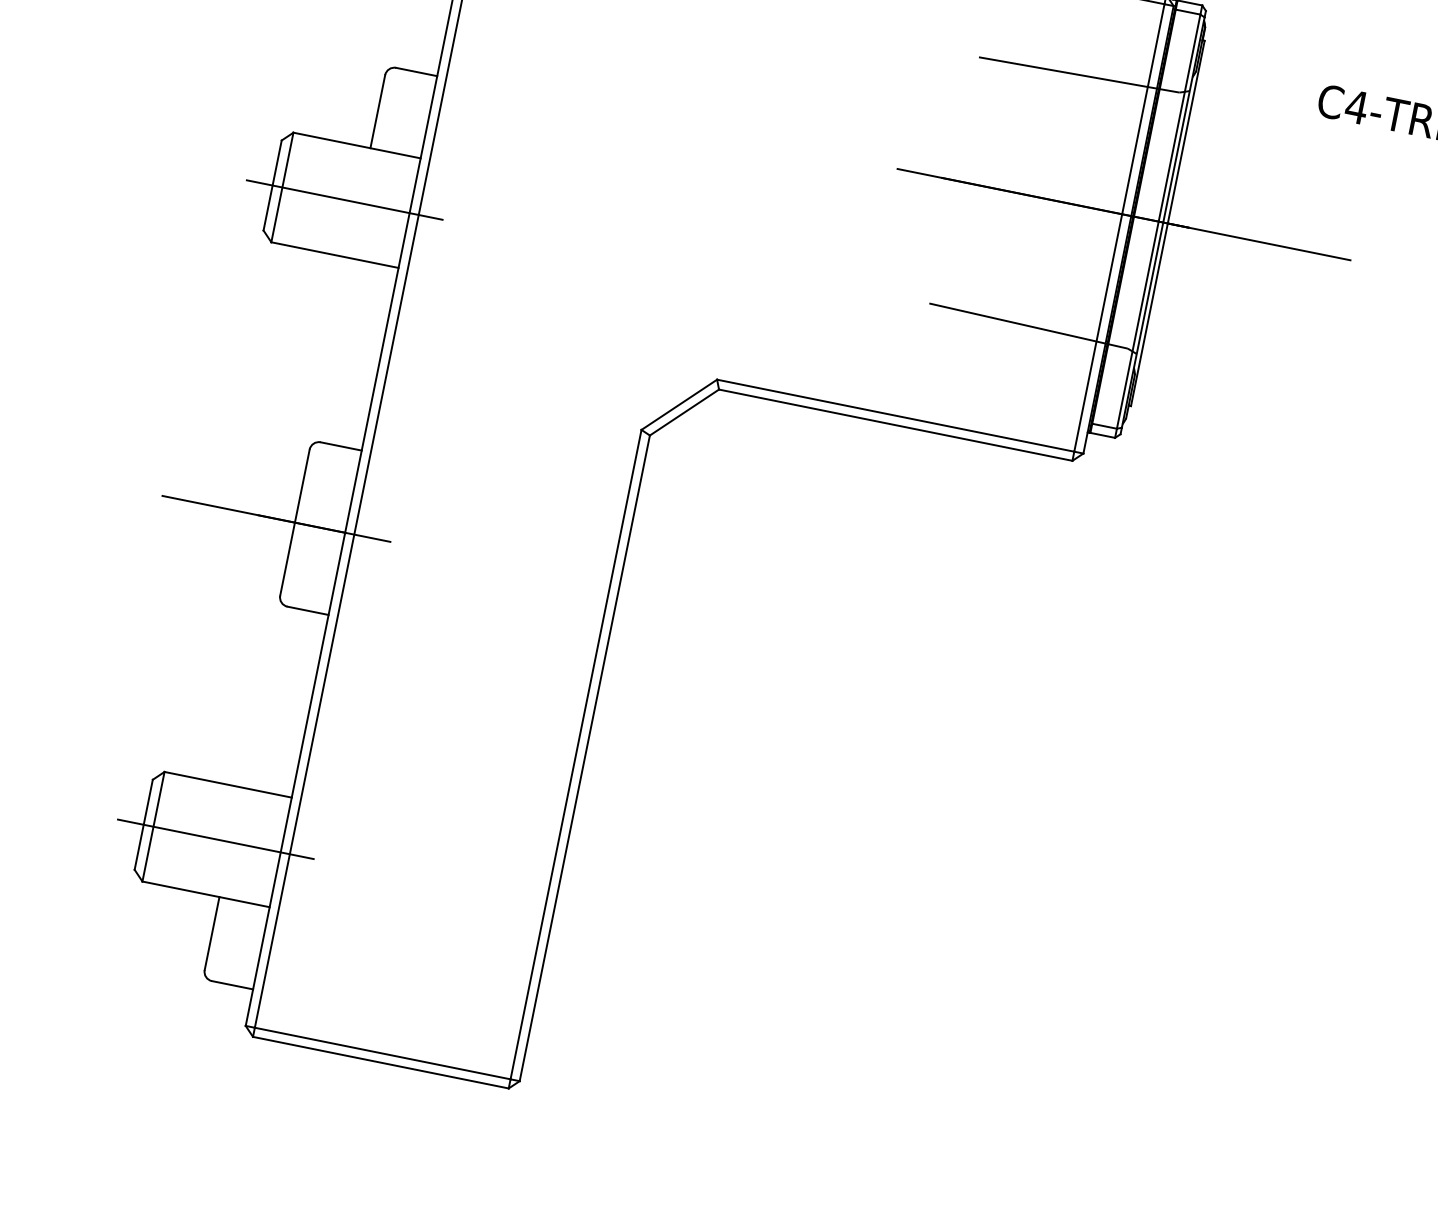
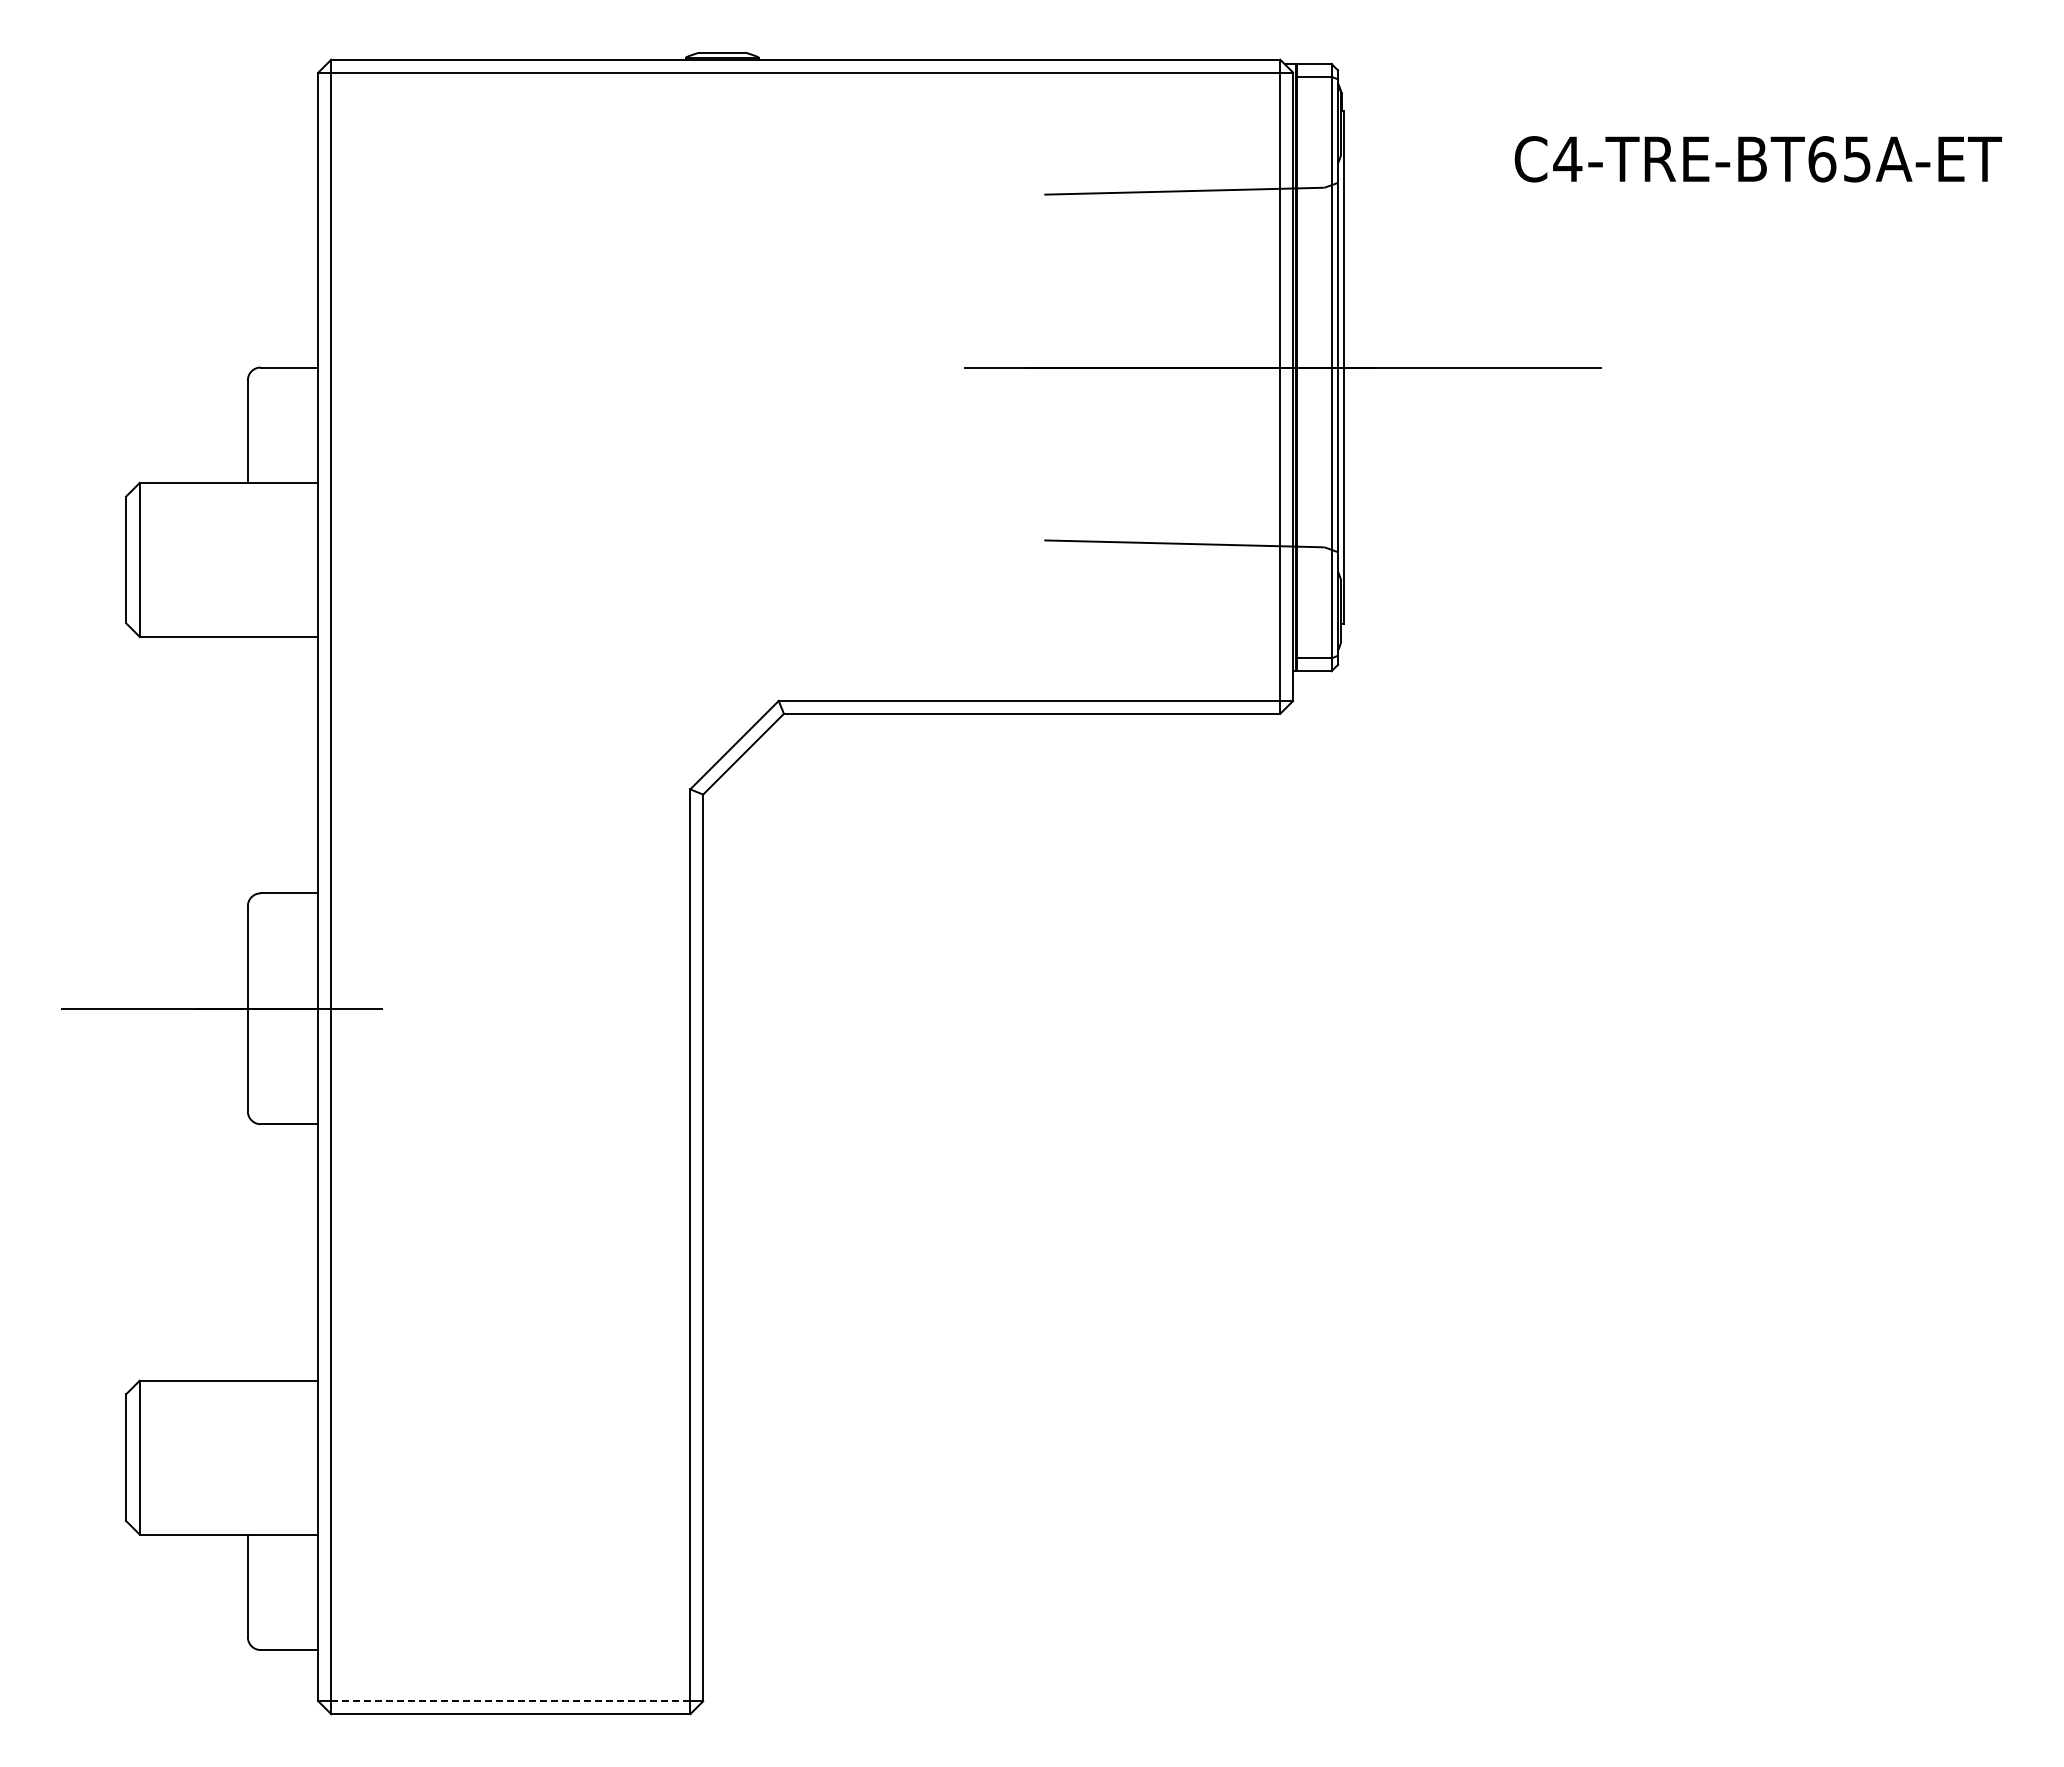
line: (344, 199) -> (226, 559), removed
line: (215, 839) -> (226, 1457), removed
line: (382, 1053) -> (510, 1701), solid -> dashed

